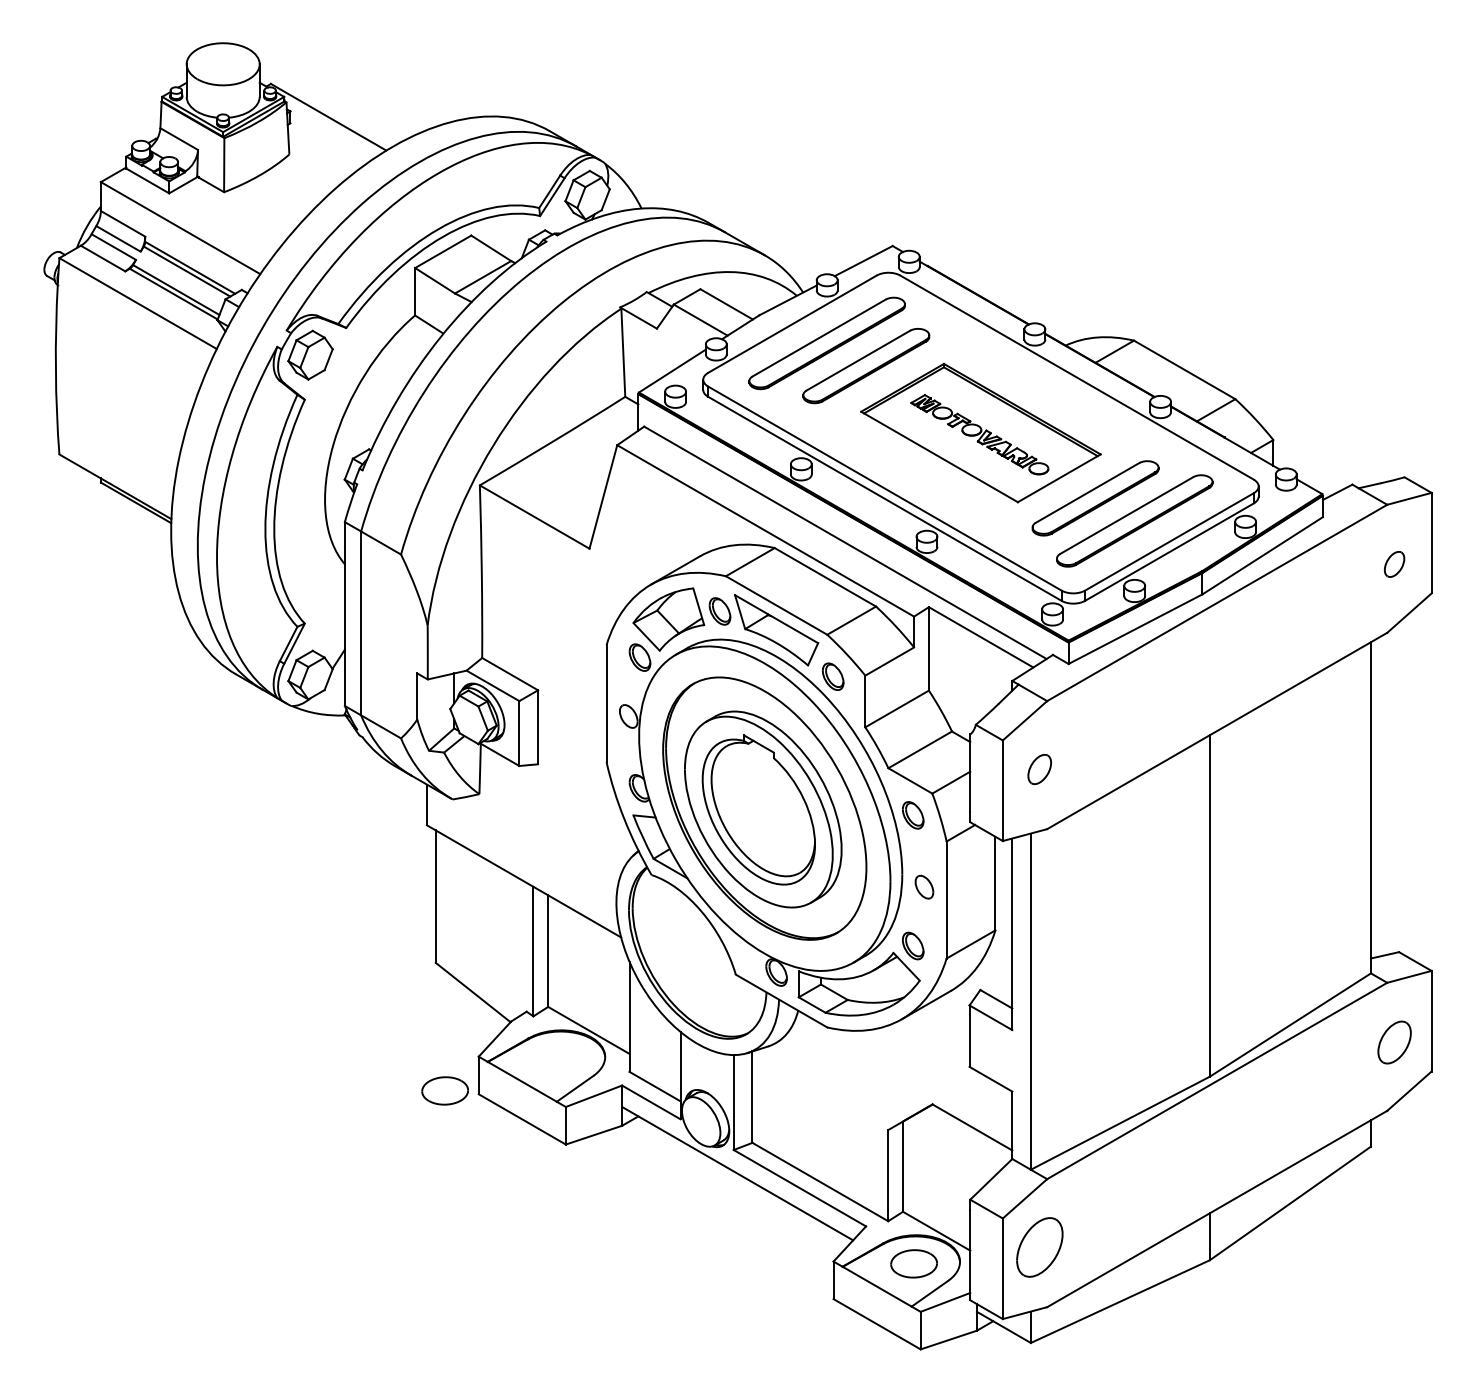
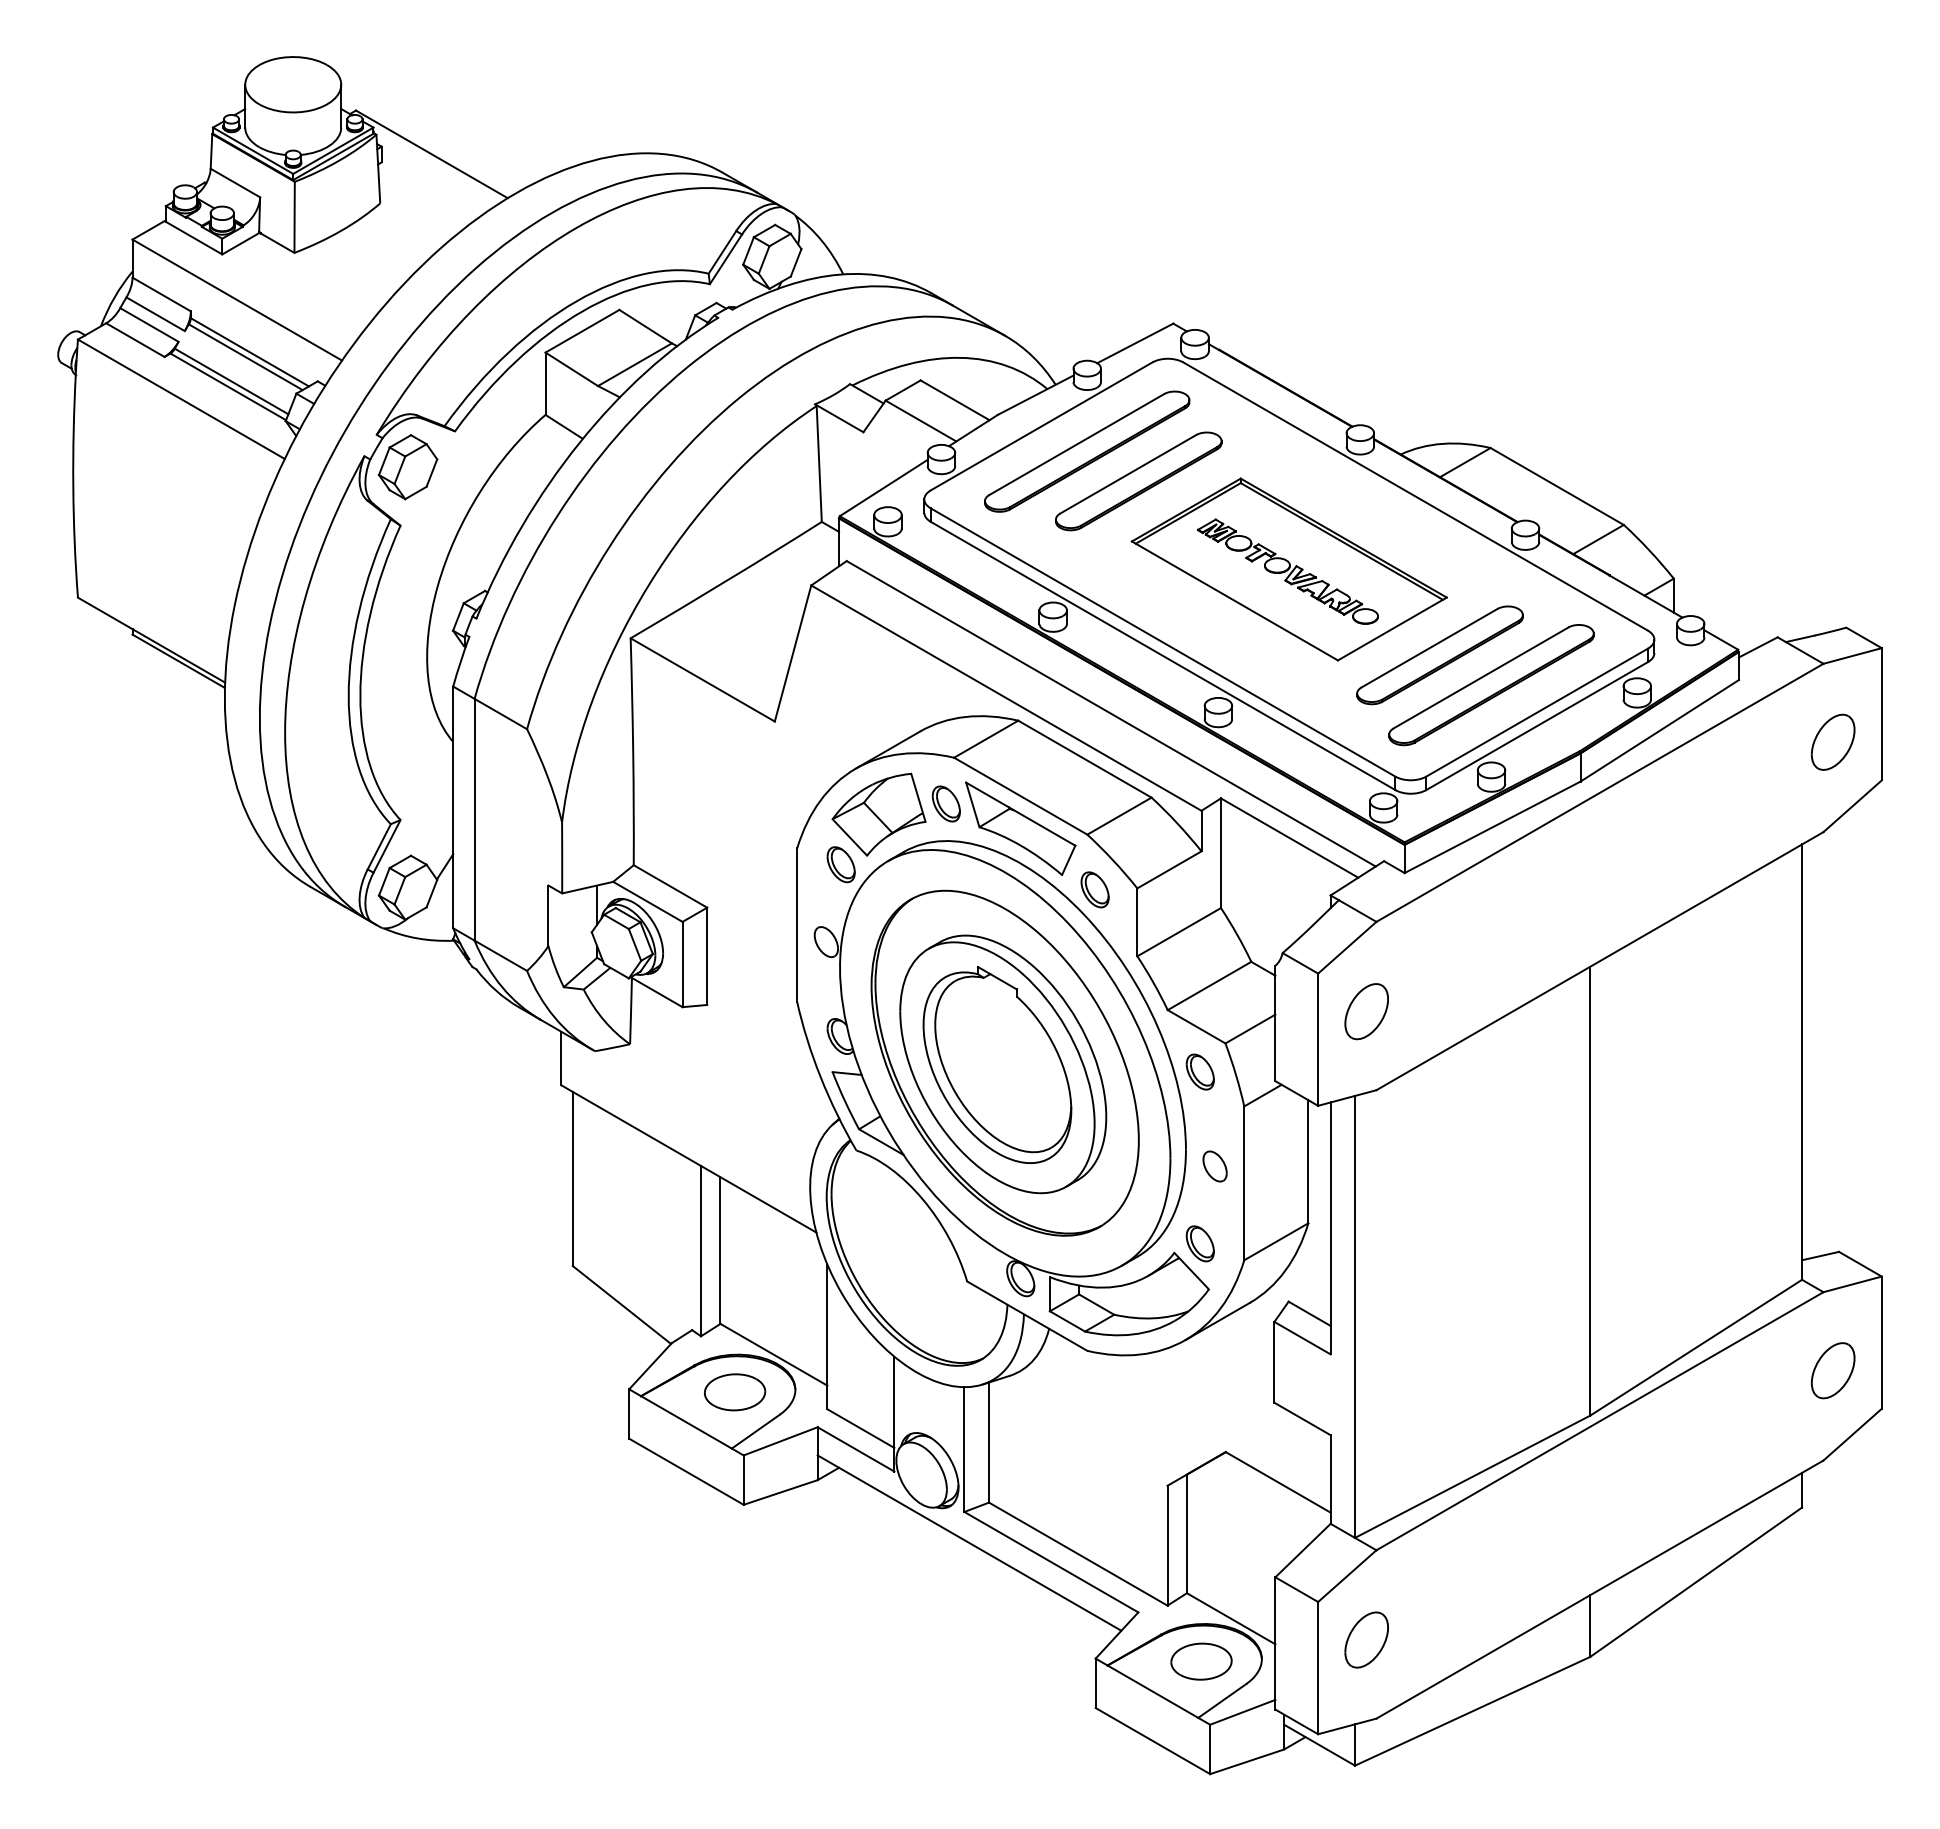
part: (1394, 563) -> (1832, 741), size x1.67
part: (1039, 769) -> (1366, 1011), size x1.43
part: (445, 1091) -> (735, 1392), moved
part: (1039, 1247) -> (1366, 1639), size x0.71

